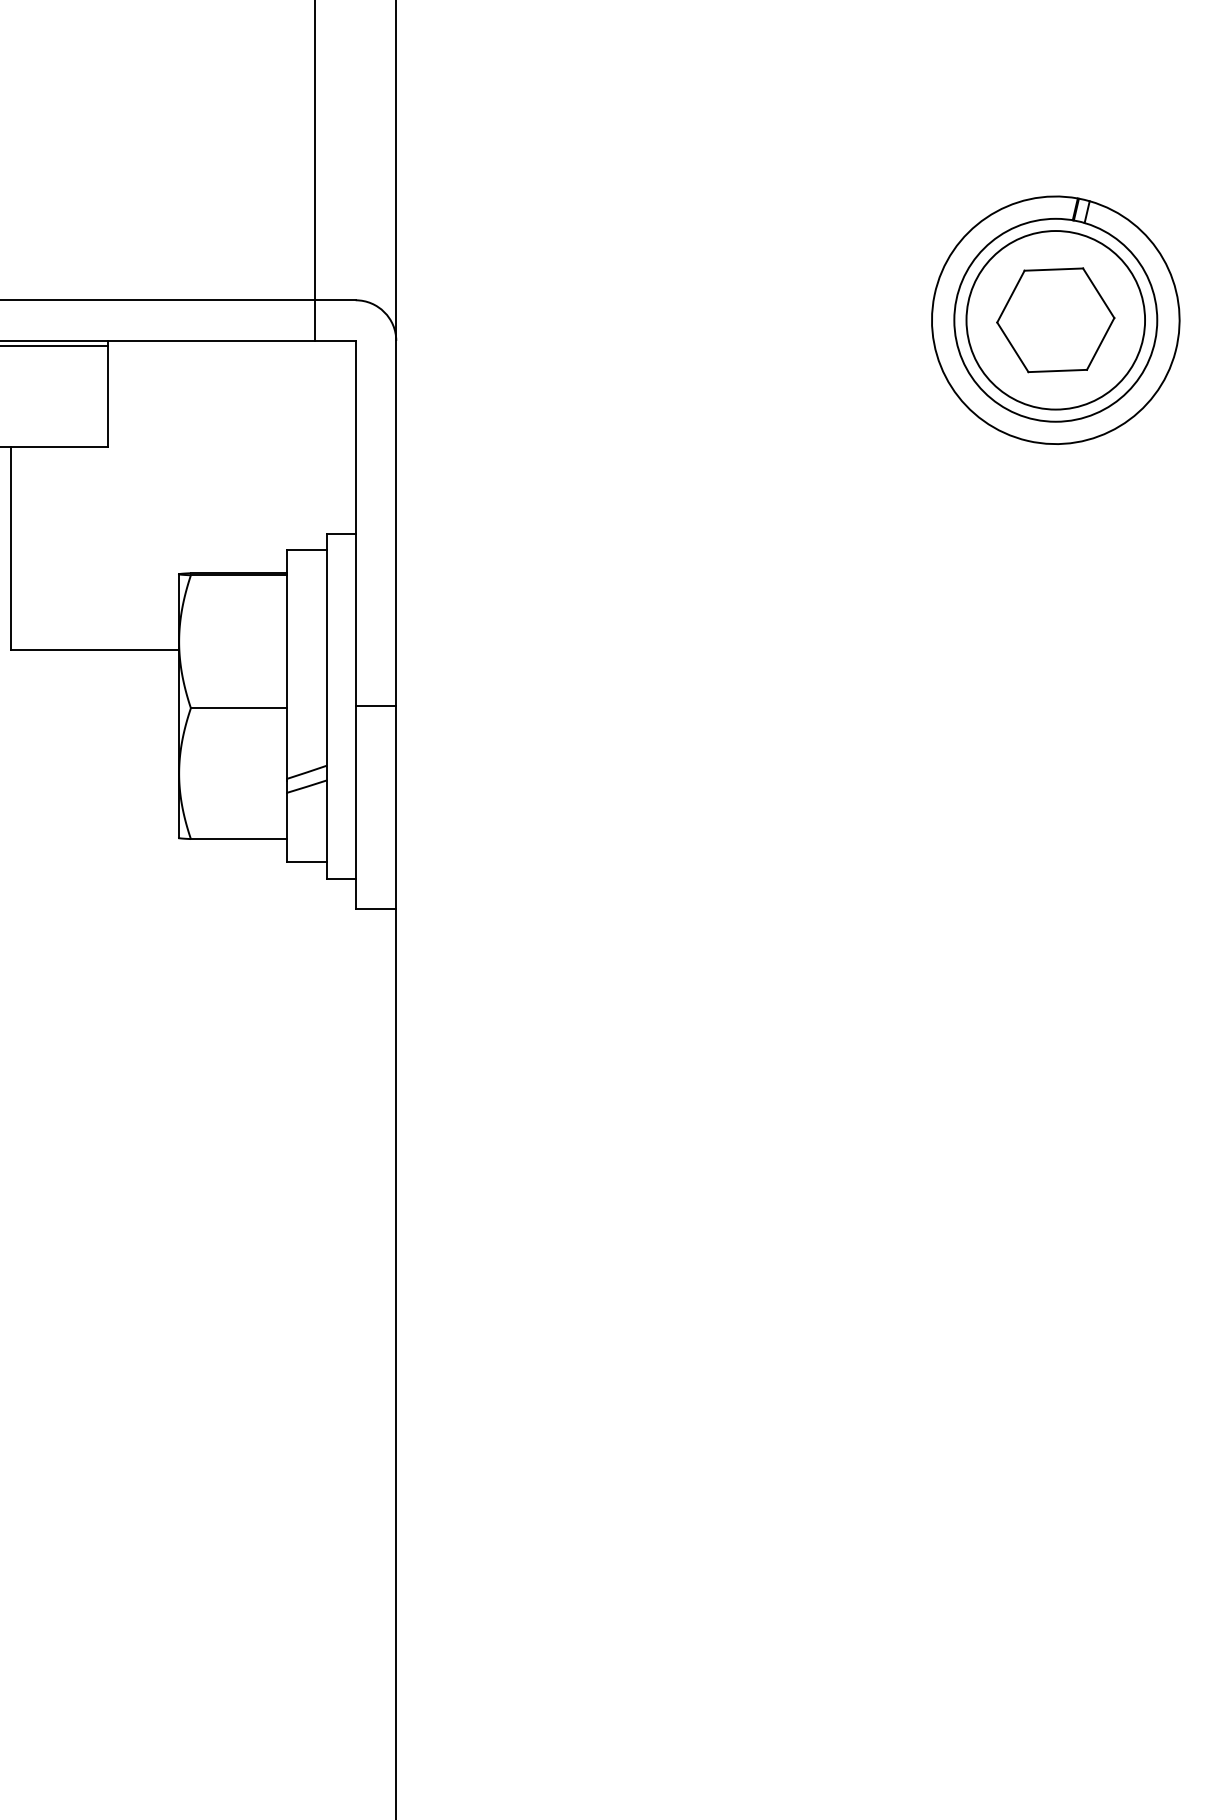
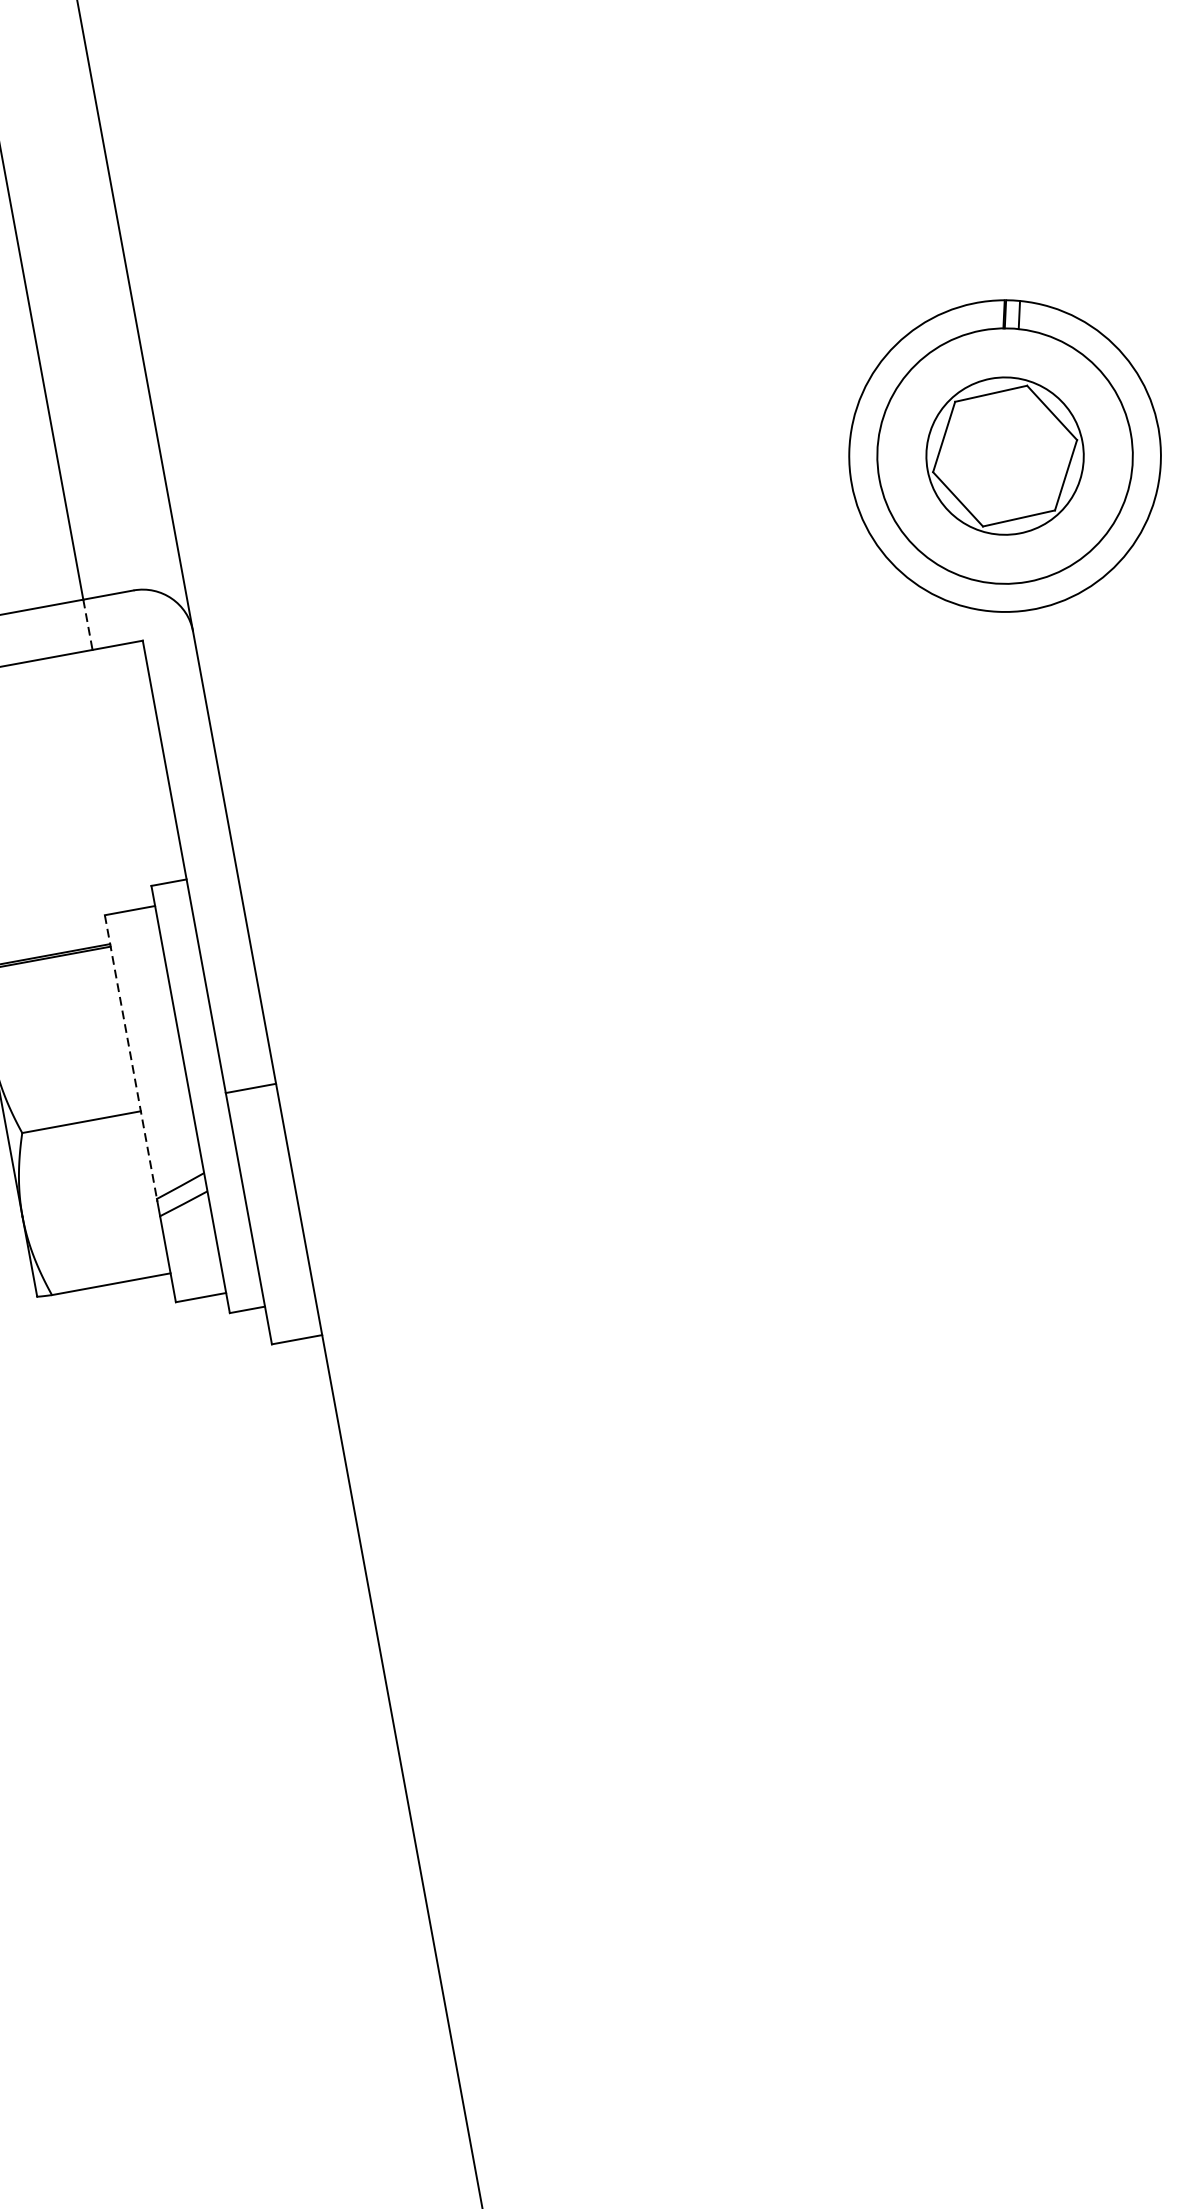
circle: (1055, 320) -> (1004, 456), size x0.7
line: (315, 321) -> (88, 625), solid -> dashed
line: (286, 664) -> (130, 1057), solid -> dashed

